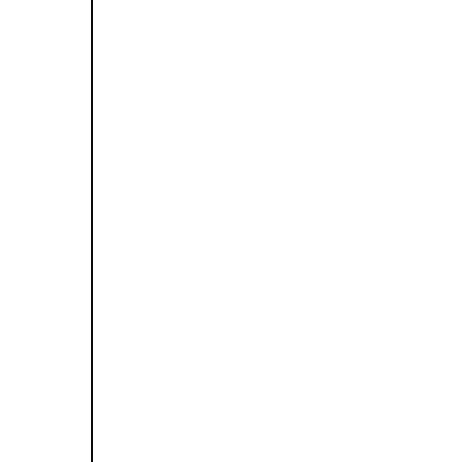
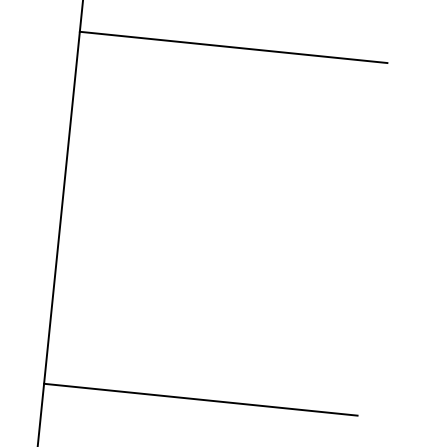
line: (244, 22) -> (233, 47), added
line: (247, 371) -> (200, 399), added

